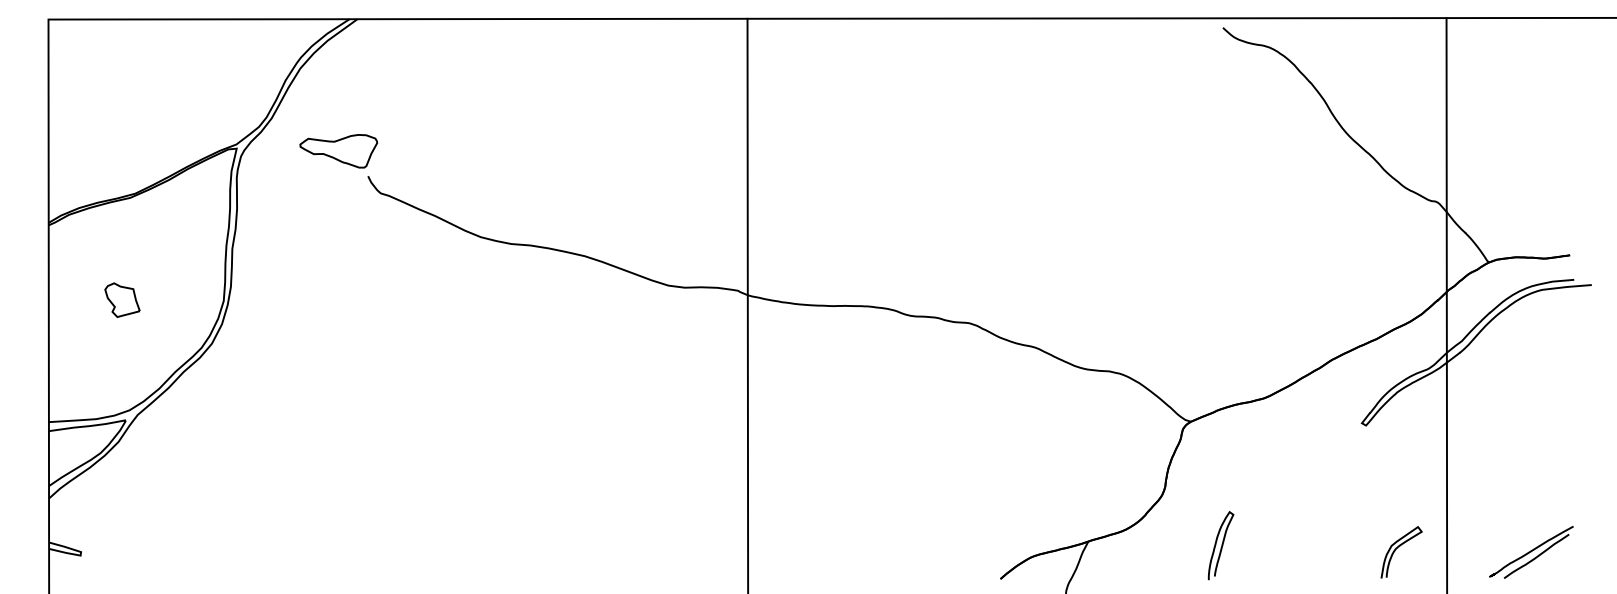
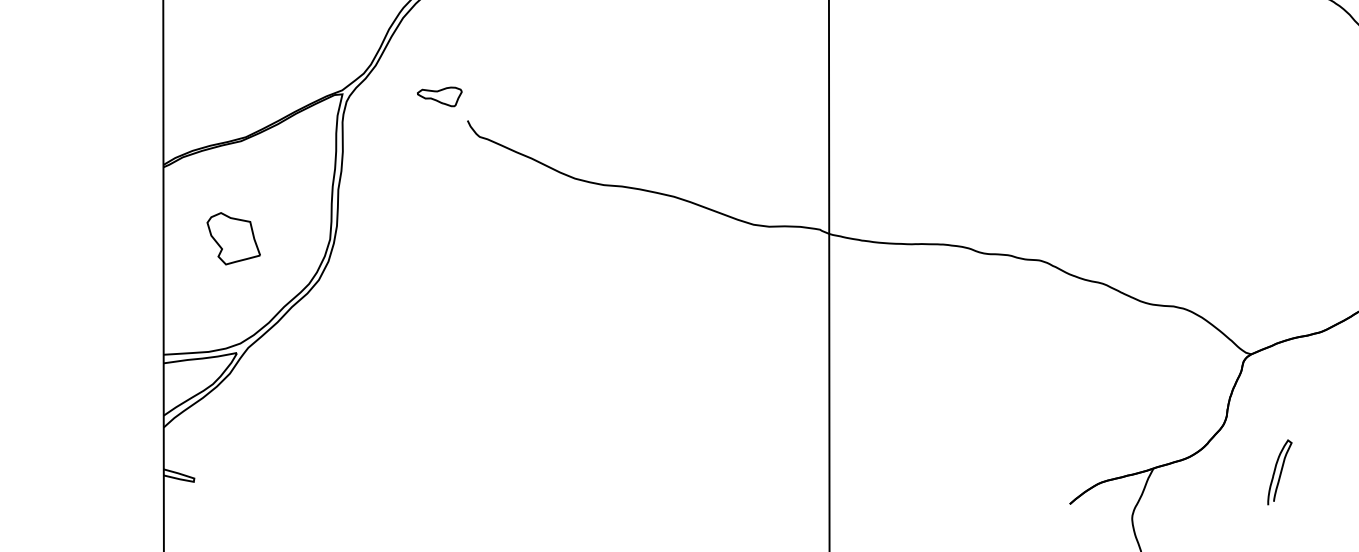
part: (338, 151) -> (439, 97), size x0.6
part: (122, 299) -> (233, 237), size x1.6

